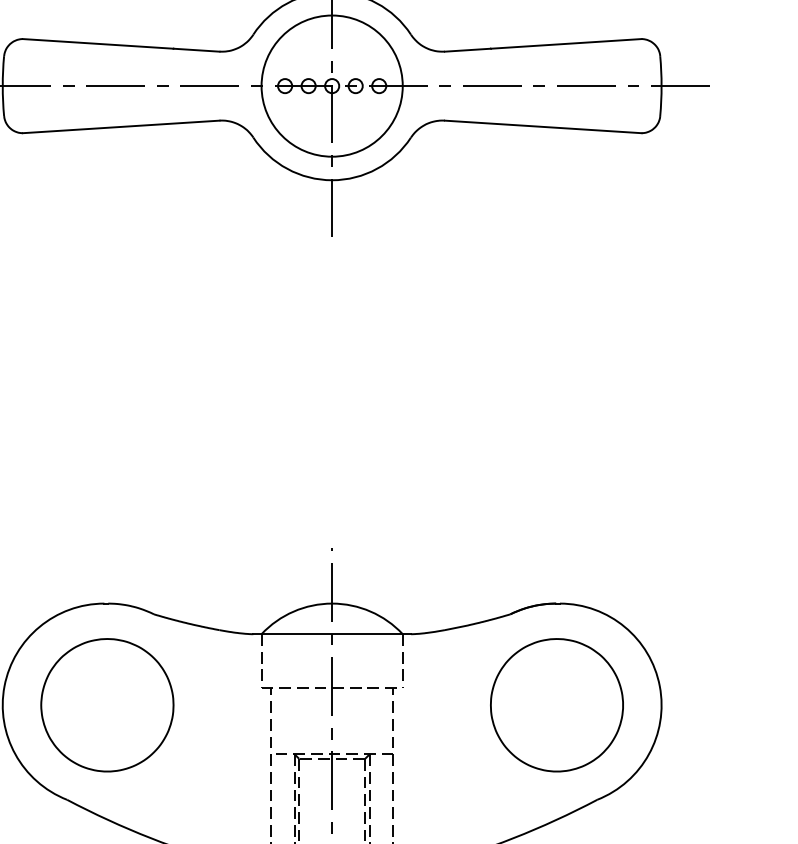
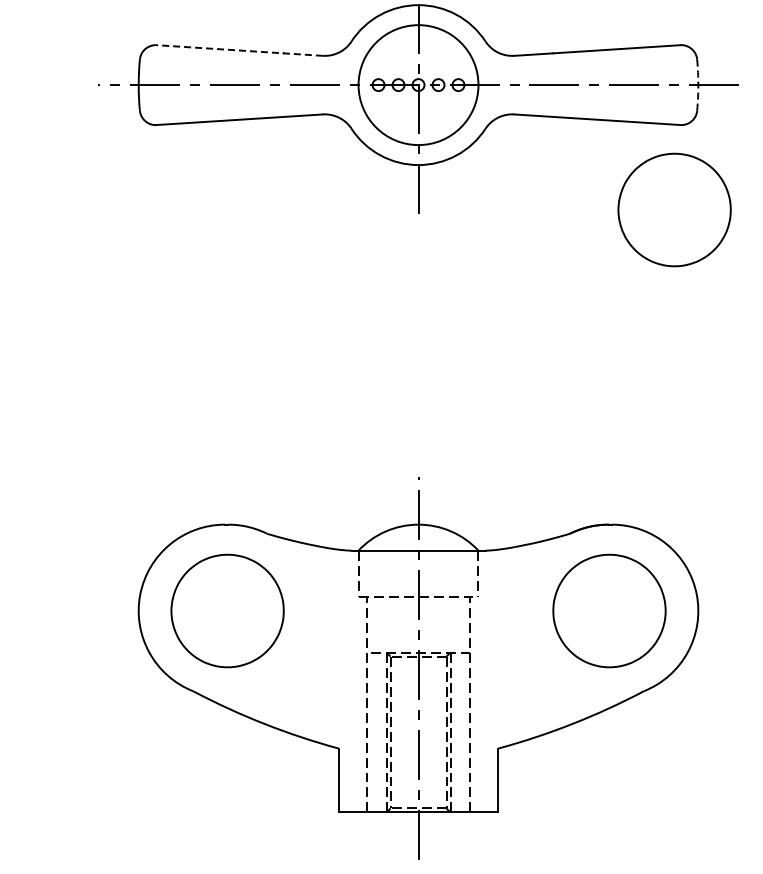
line: (121, 45) -> (239, 50), solid -> dashed
arc: (661, 86) -> (698, 85), solid -> dashed
part: (633, 232) -> (674, 209), added

